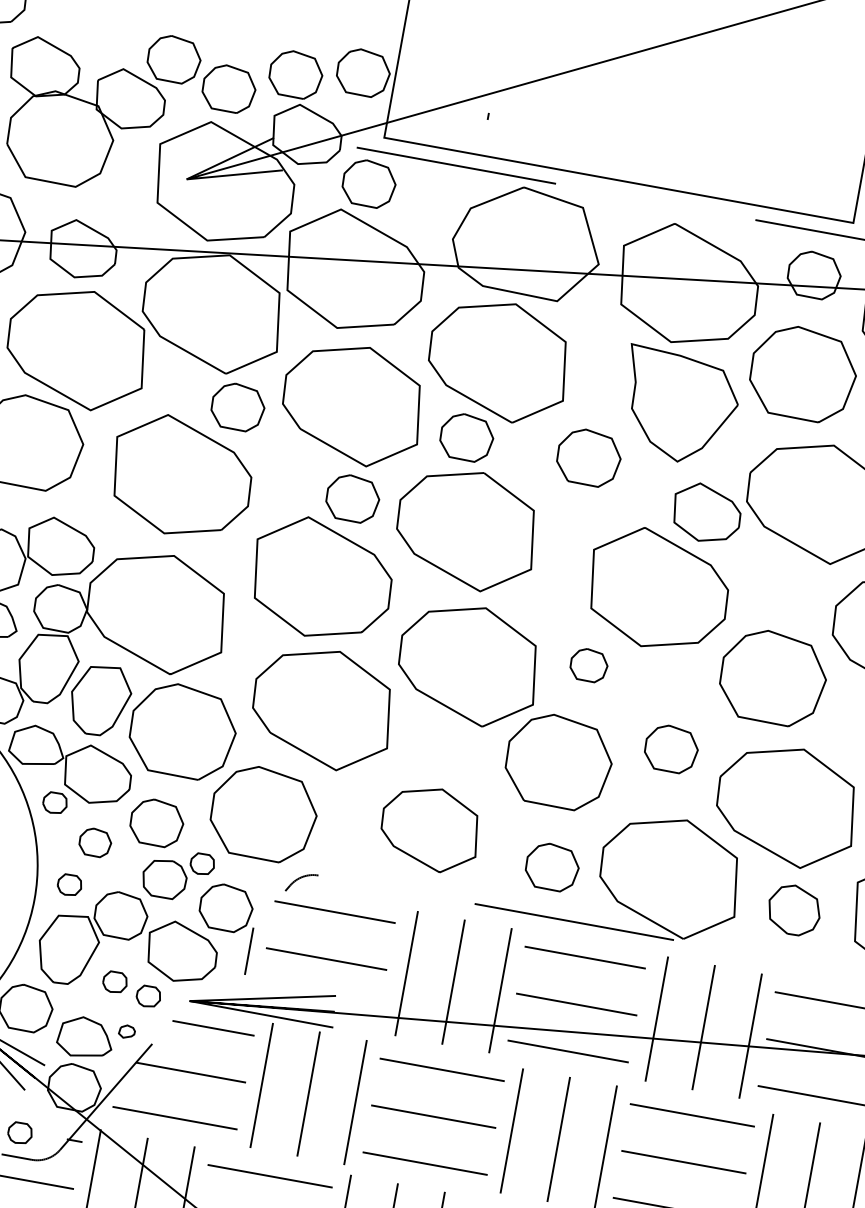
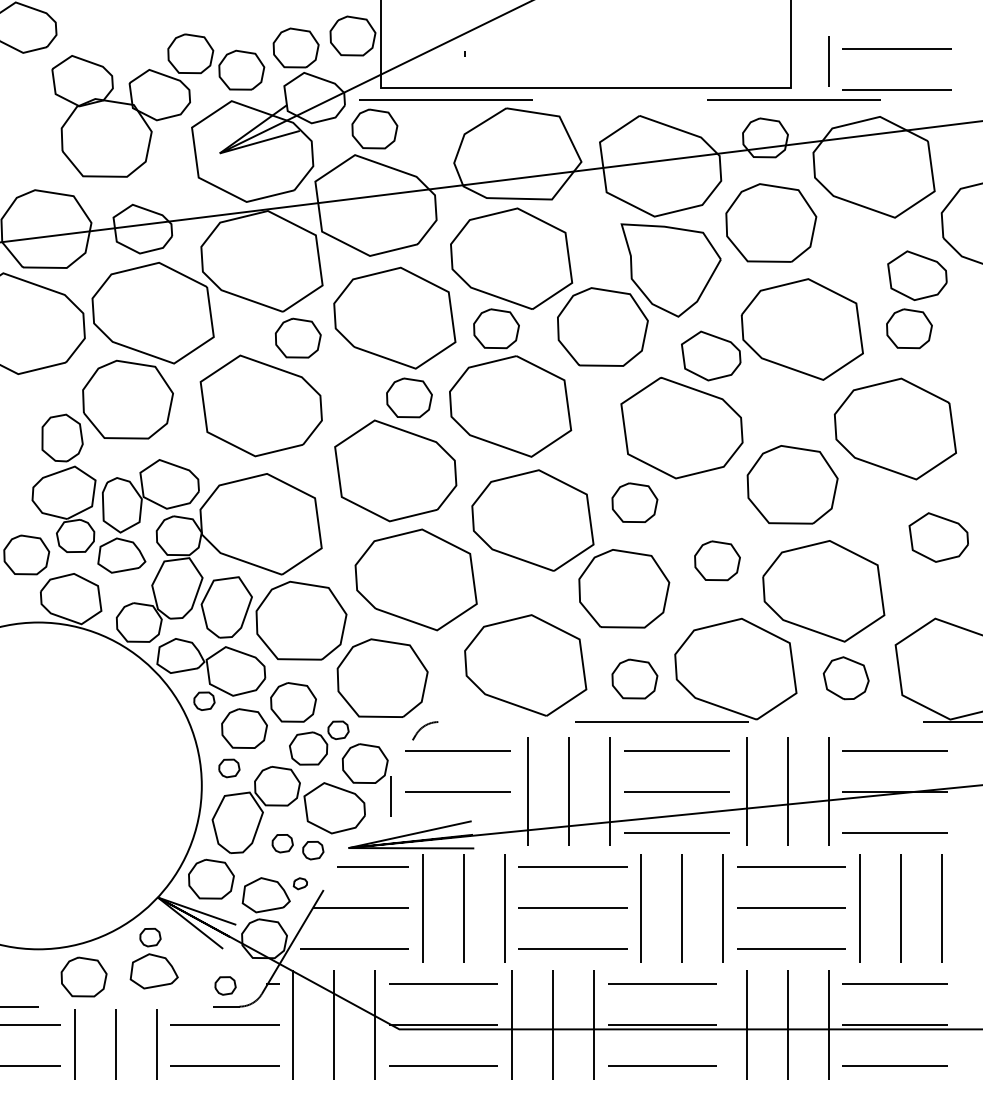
part: (588, 457) -> (602, 326), size x1.67
part: (588, 665) -> (634, 502), size x1.43
part: (429, 828) -> (525, 665), size x1.43
part: (95, 842) -> (244, 728), size x1.67

